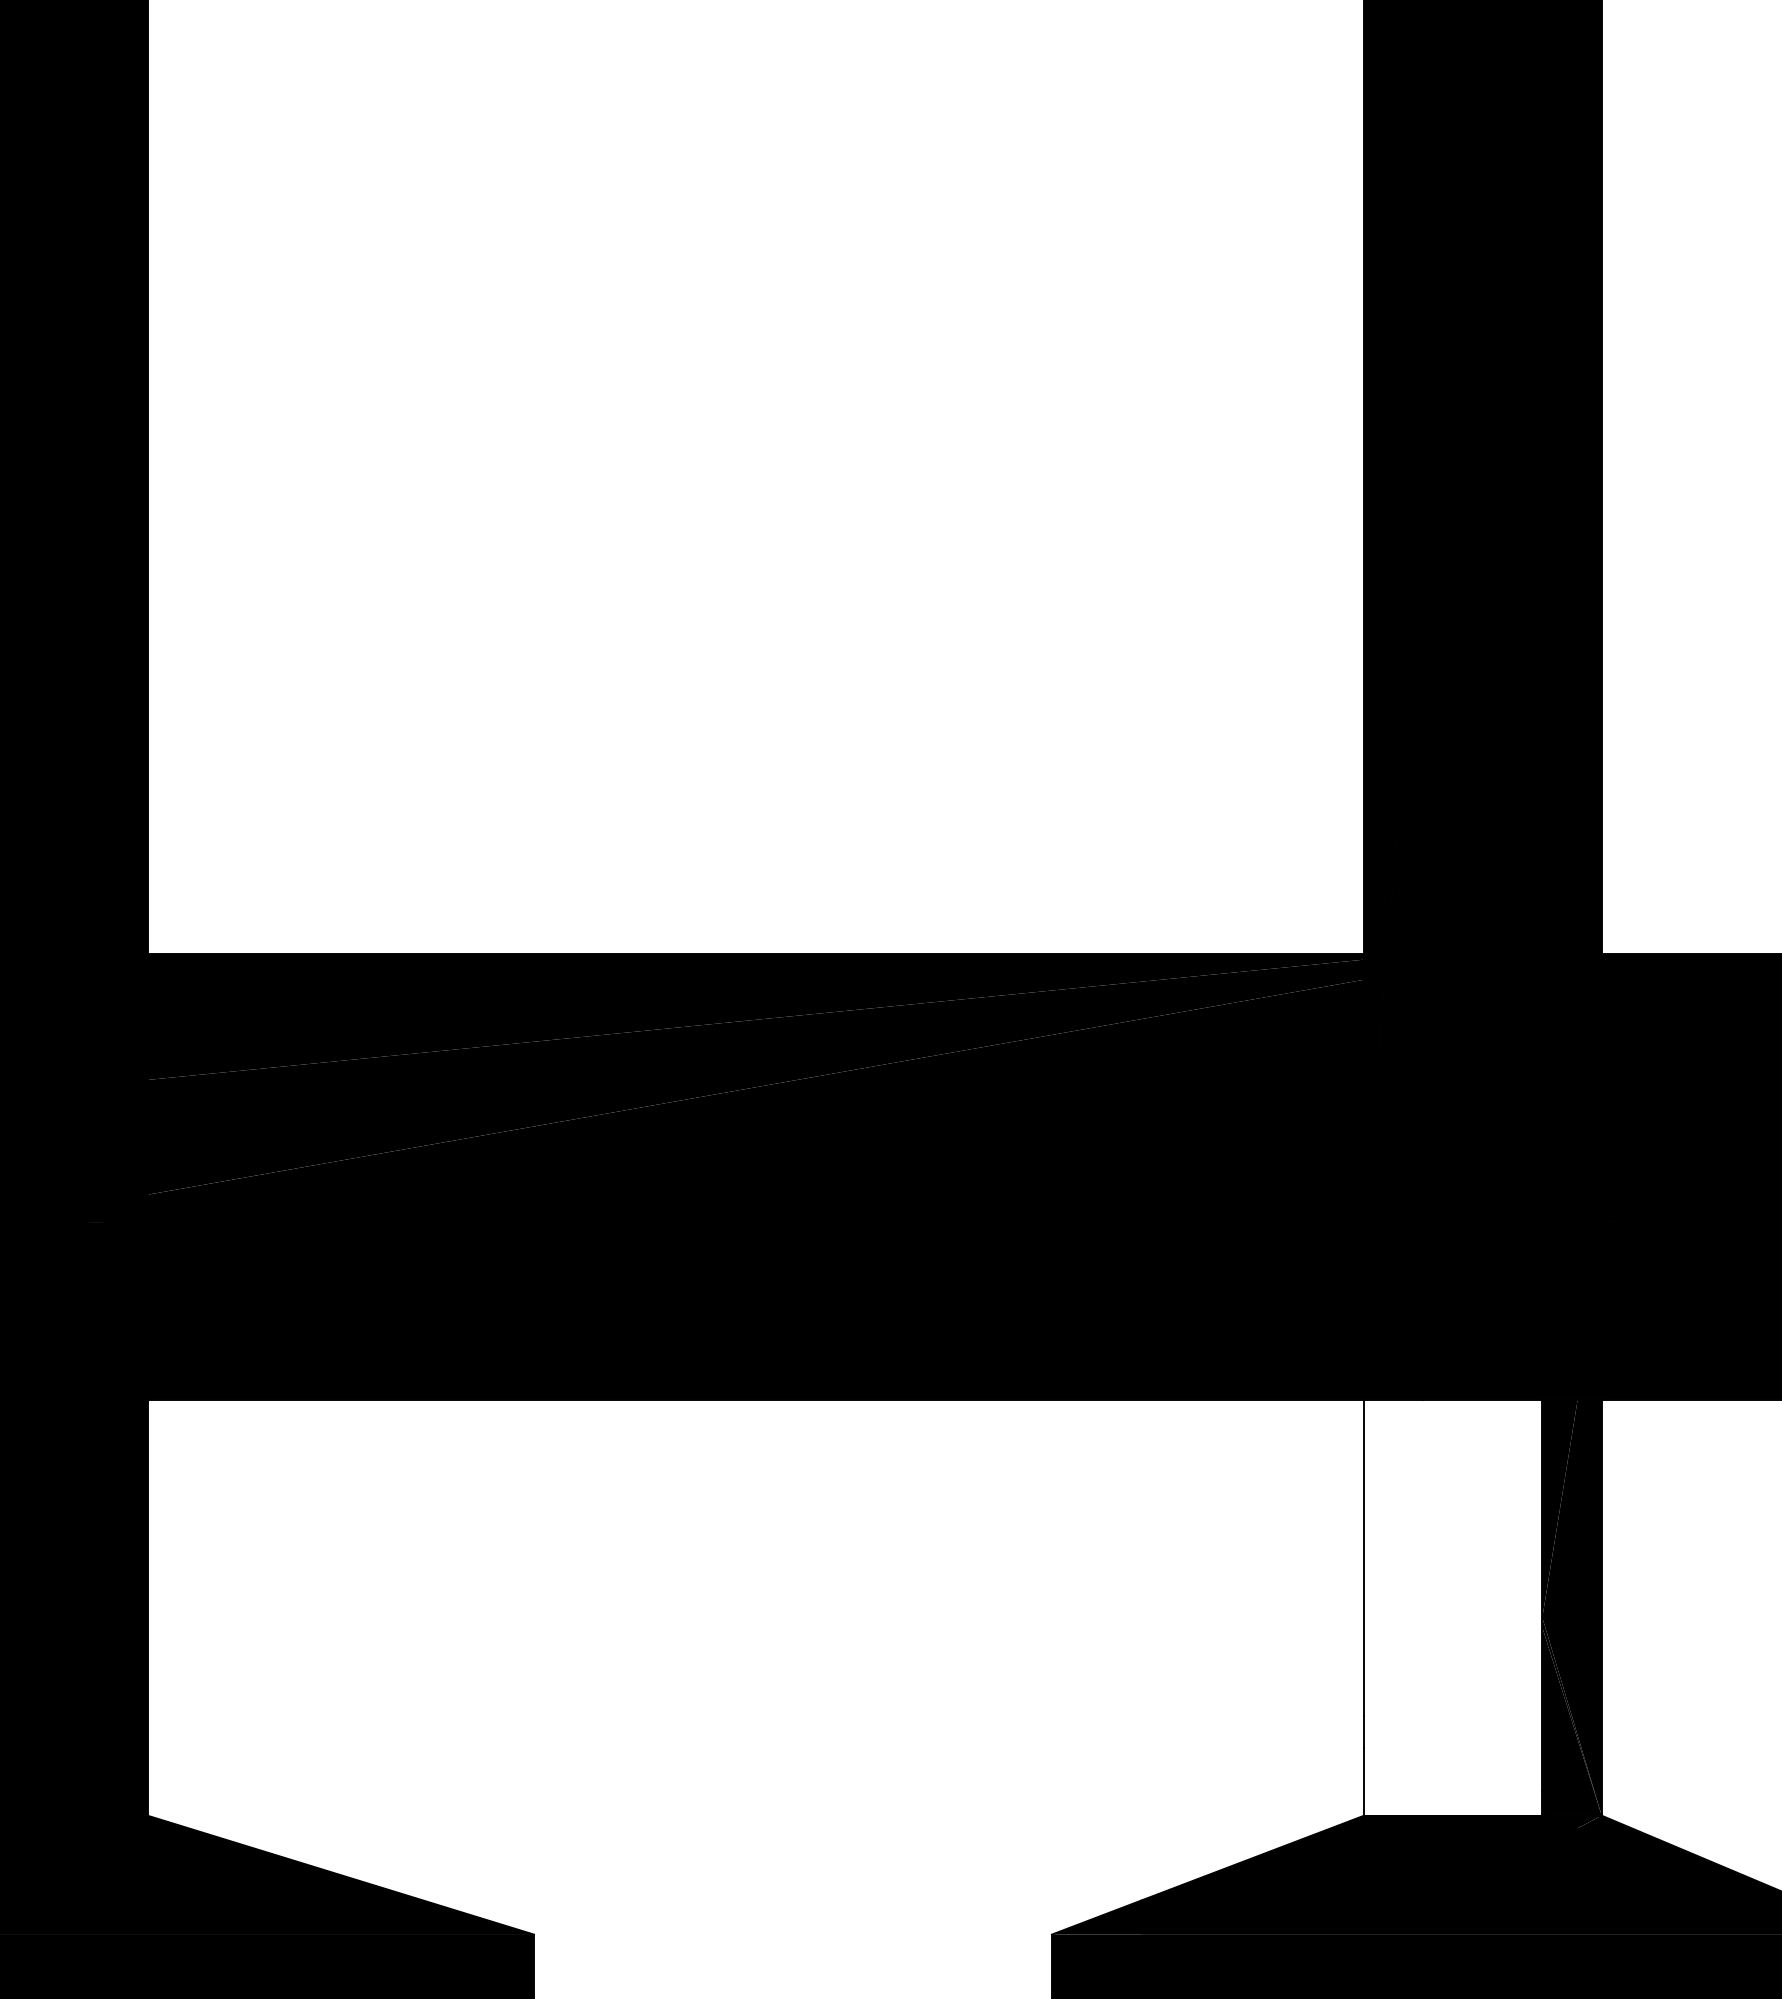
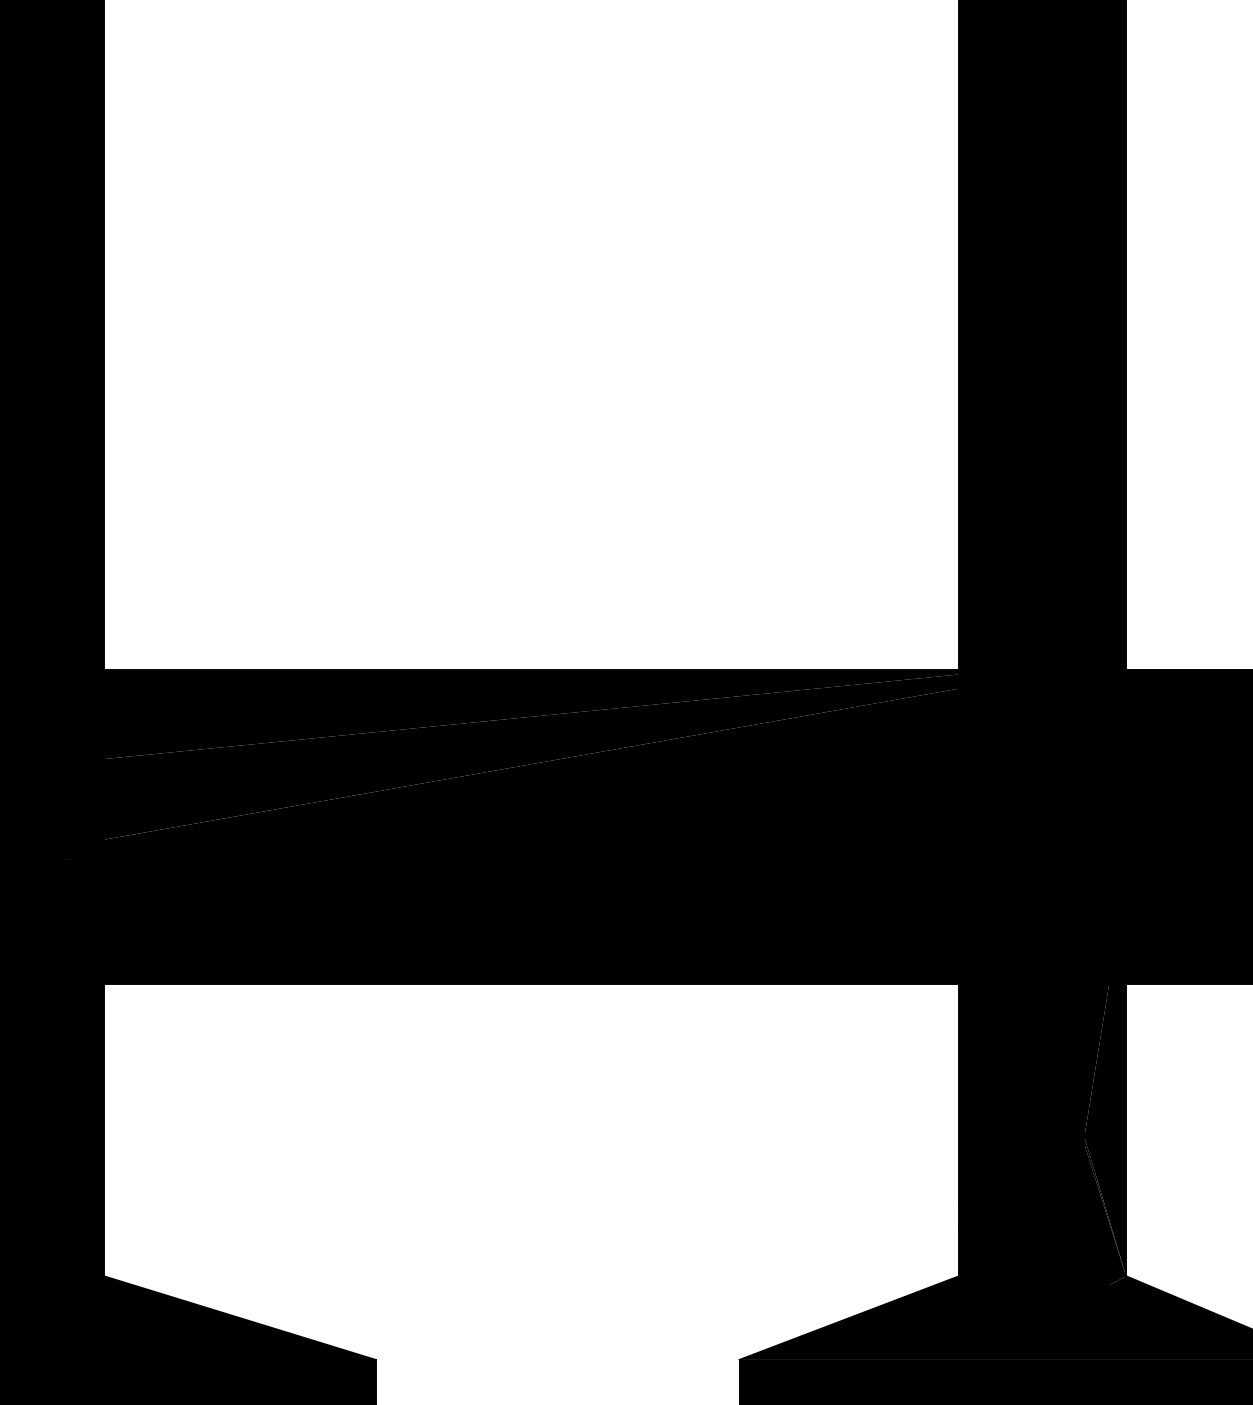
fill: (1453, 1607) -> (1021, 1129), added

